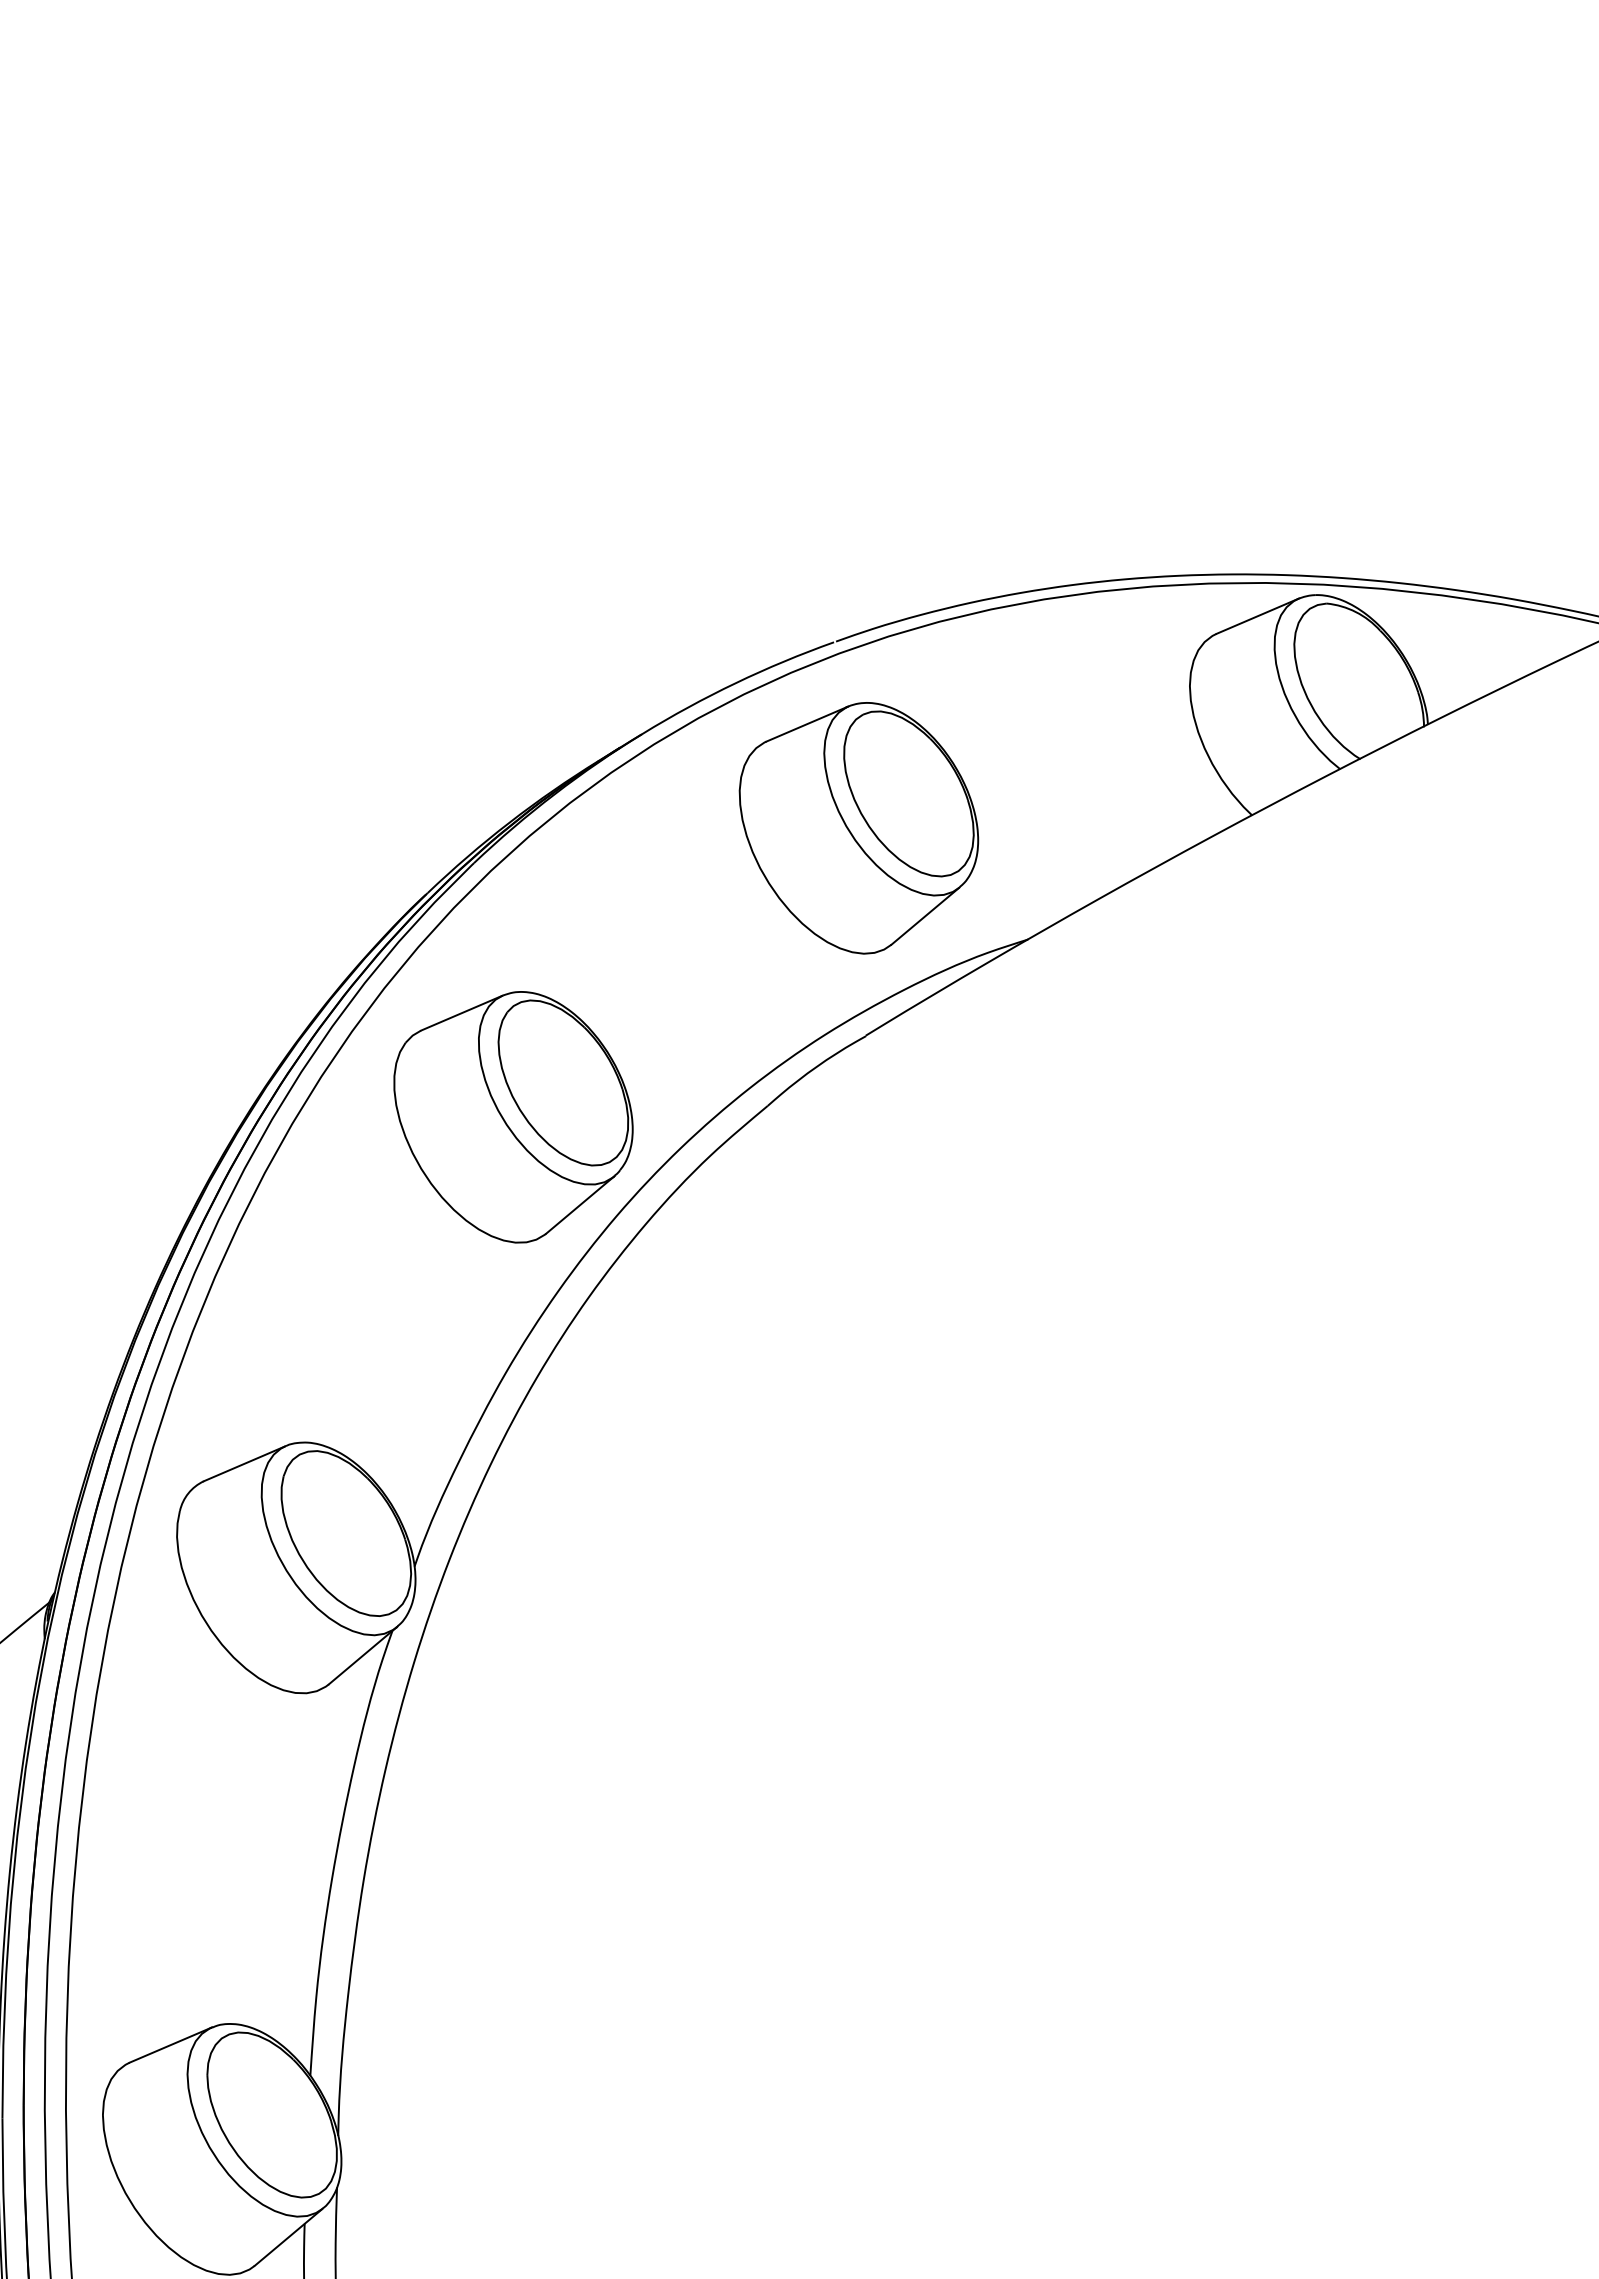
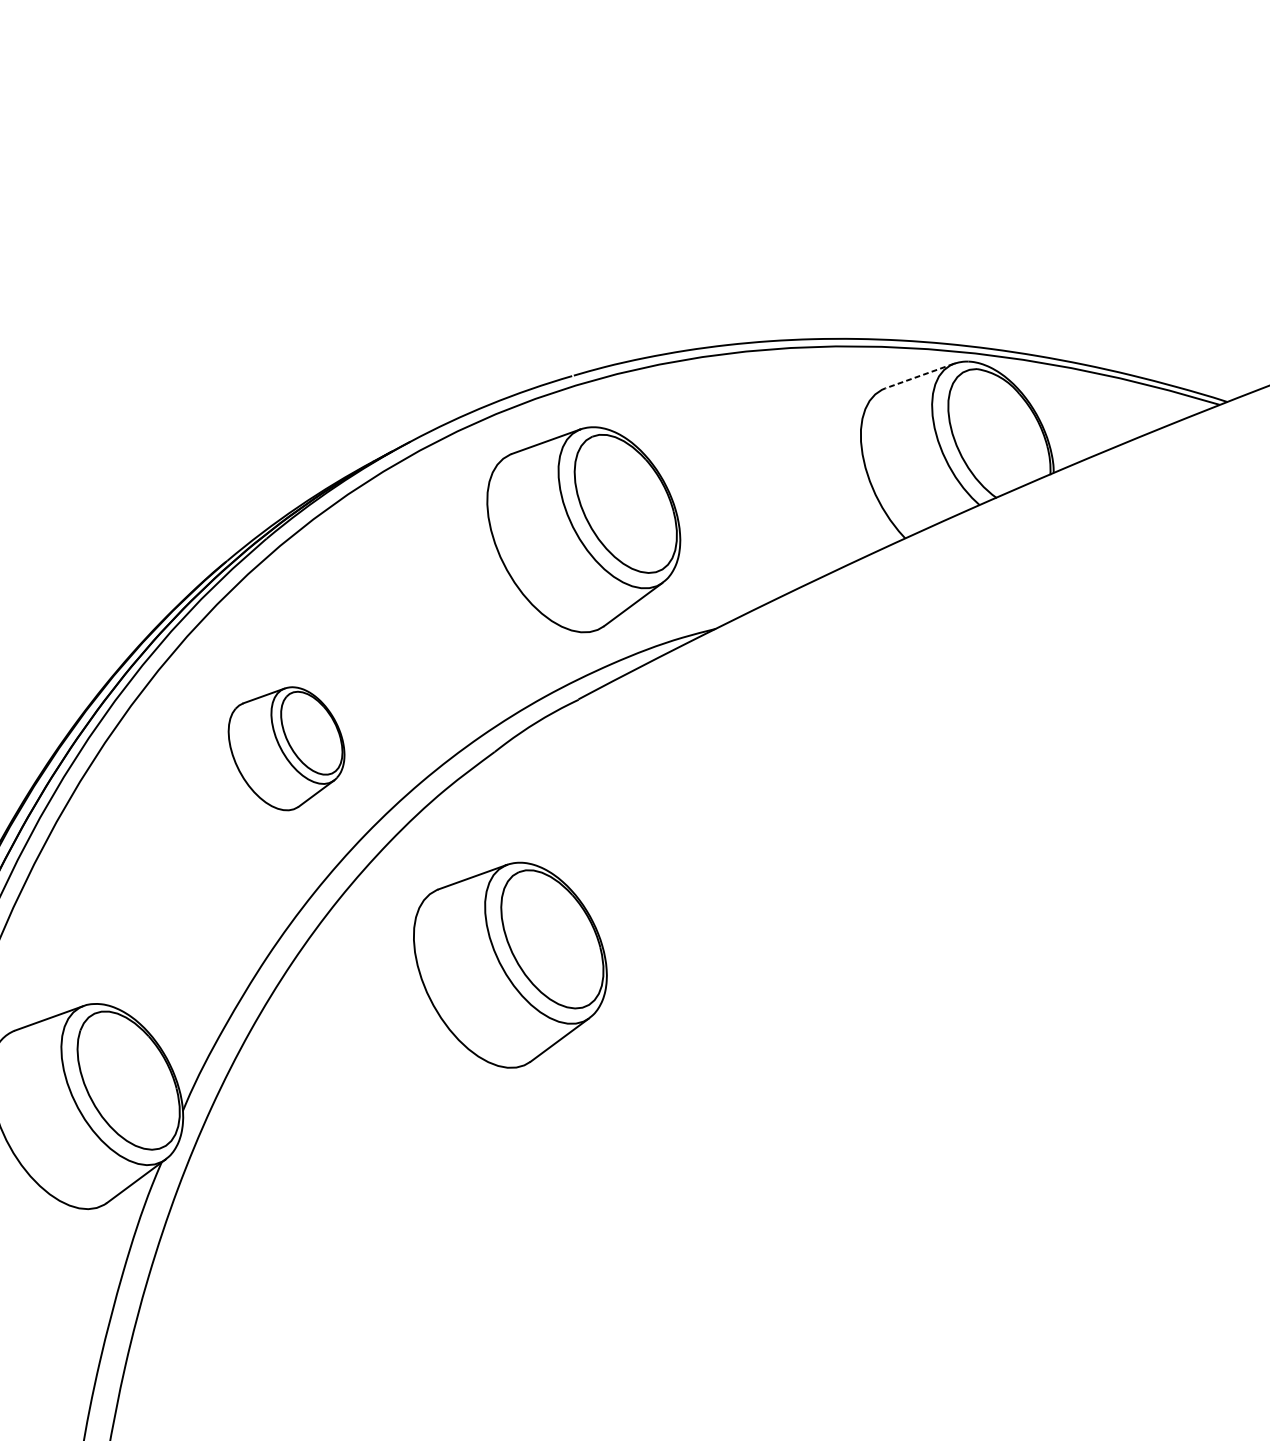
line: (1257, 616) -> (919, 376), solid -> dashed
part: (513, 1117) -> (286, 748), size x0.6
part: (801, 1364) -> (509, 965), added

